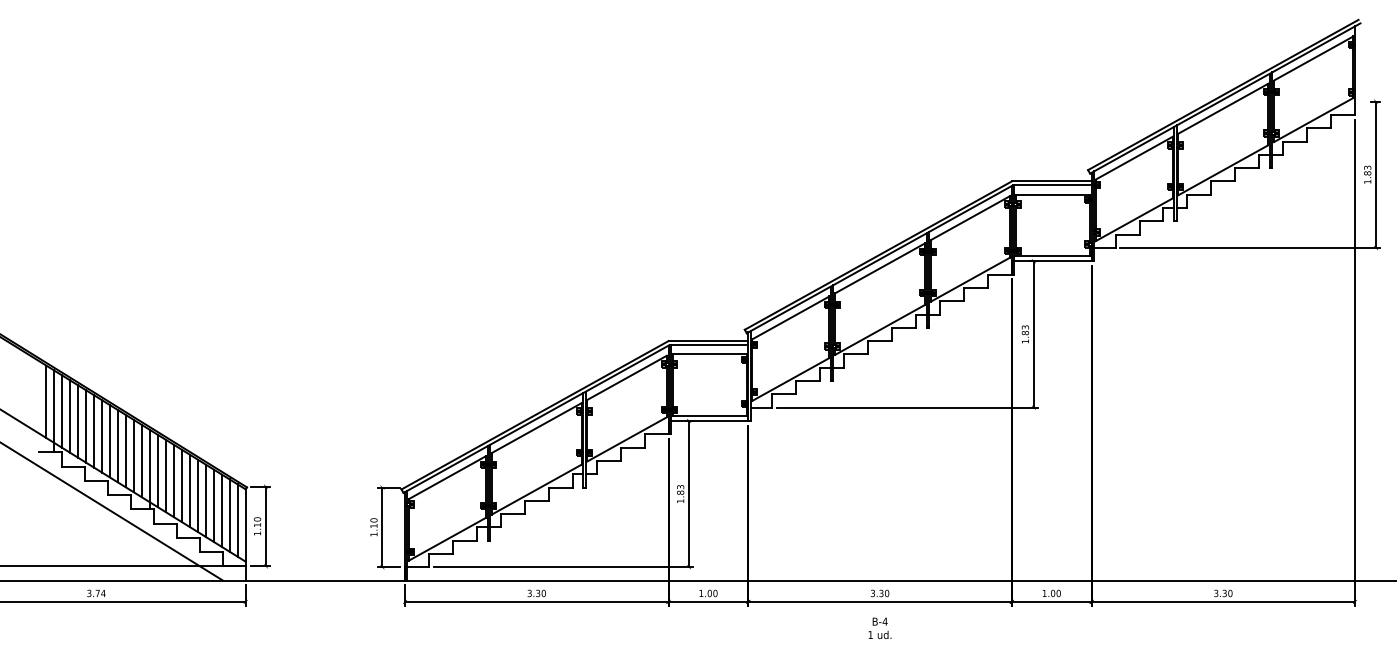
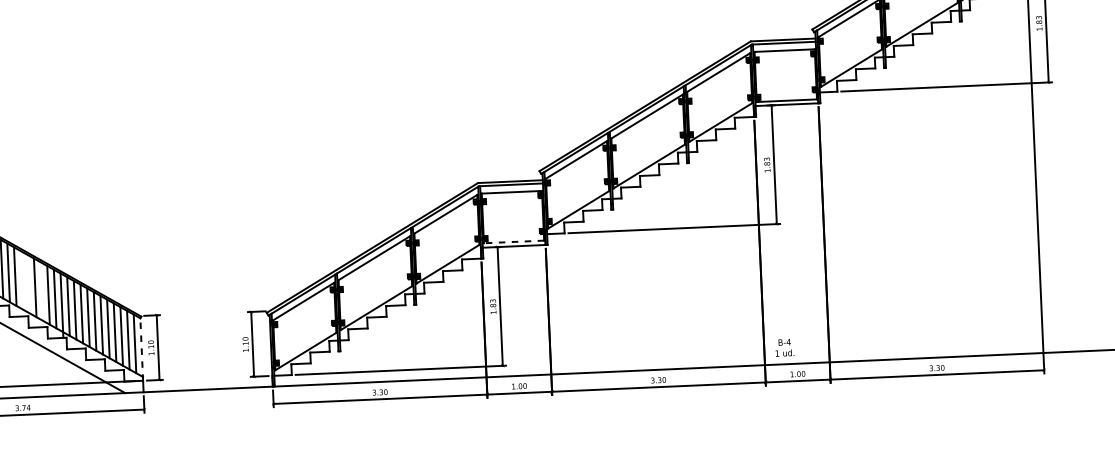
line: (709, 415) -> (513, 241), solid -> dashed
line: (102, 436) -> (22, 280), removed
line: (109, 441) -> (28, 284), removed
line: (125, 451) -> (41, 291), removed
line: (245, 527) -> (141, 349), solid -> dashed
text: (879, 628) -> (784, 347), moved

